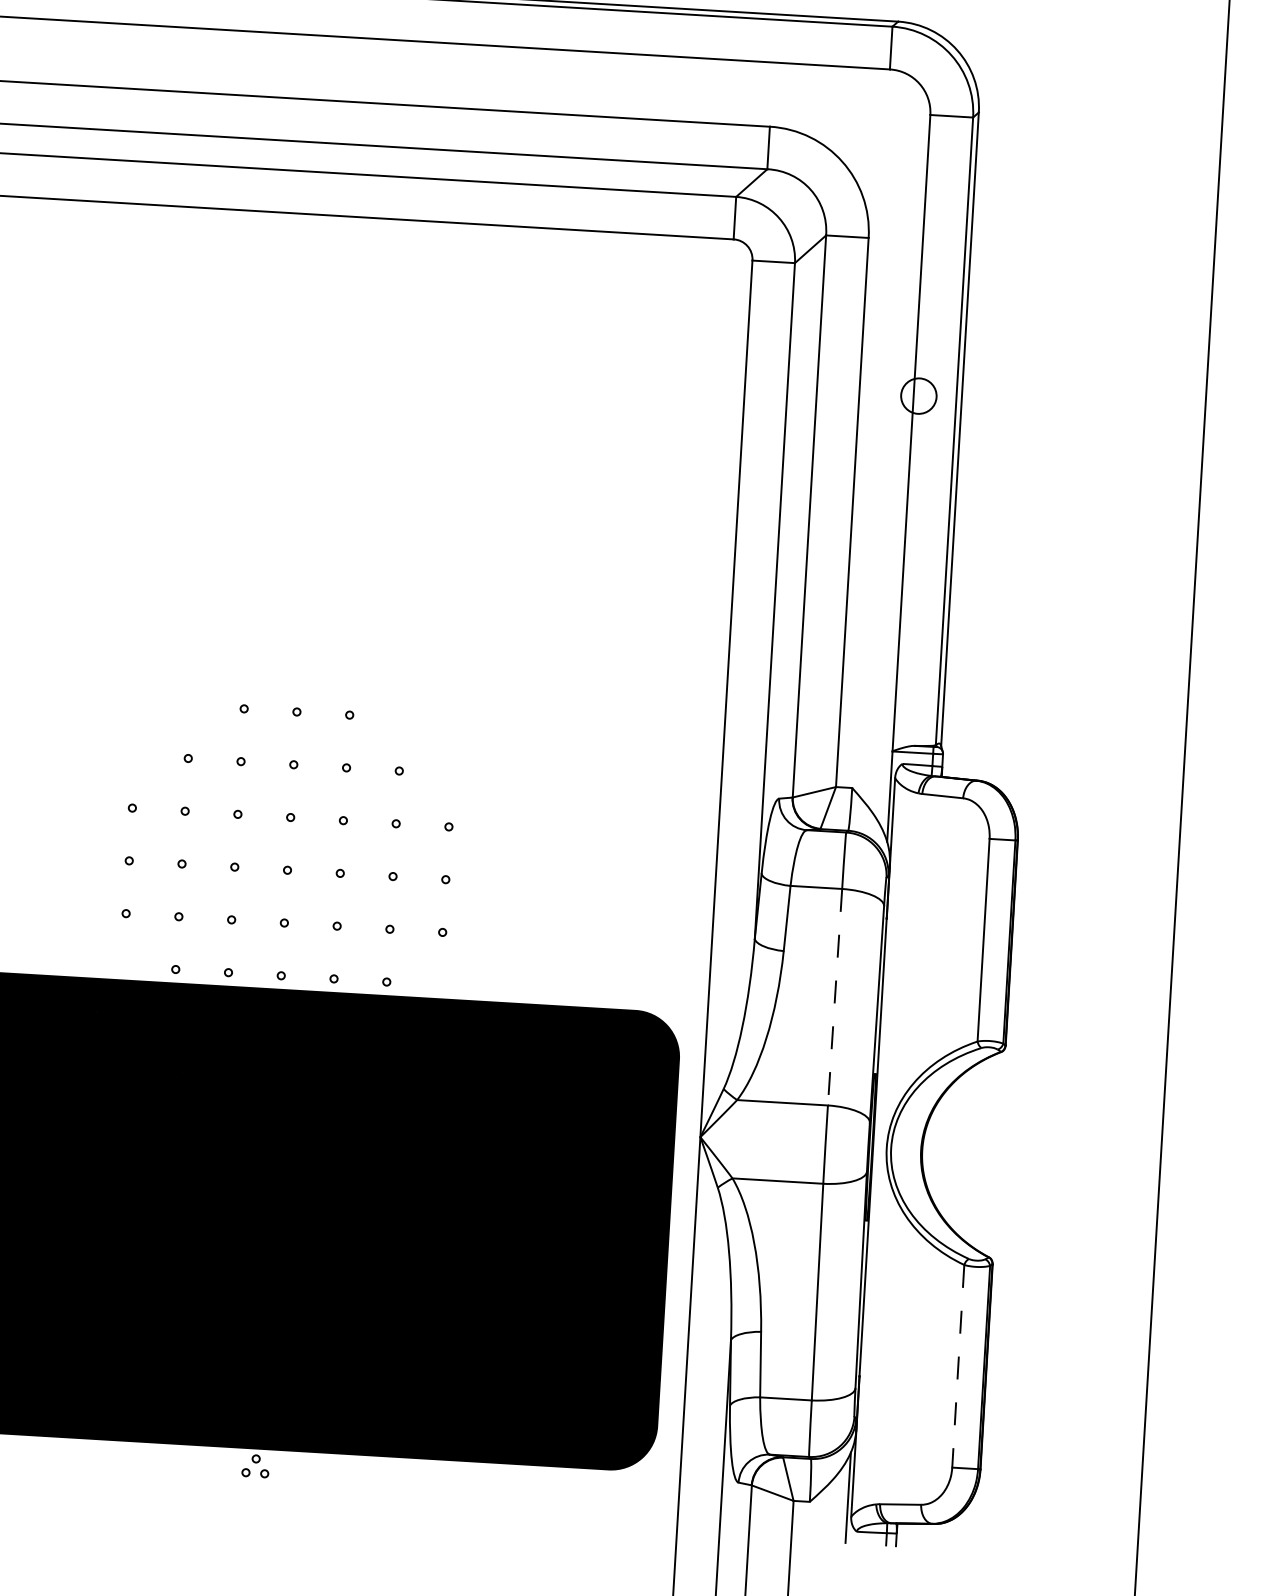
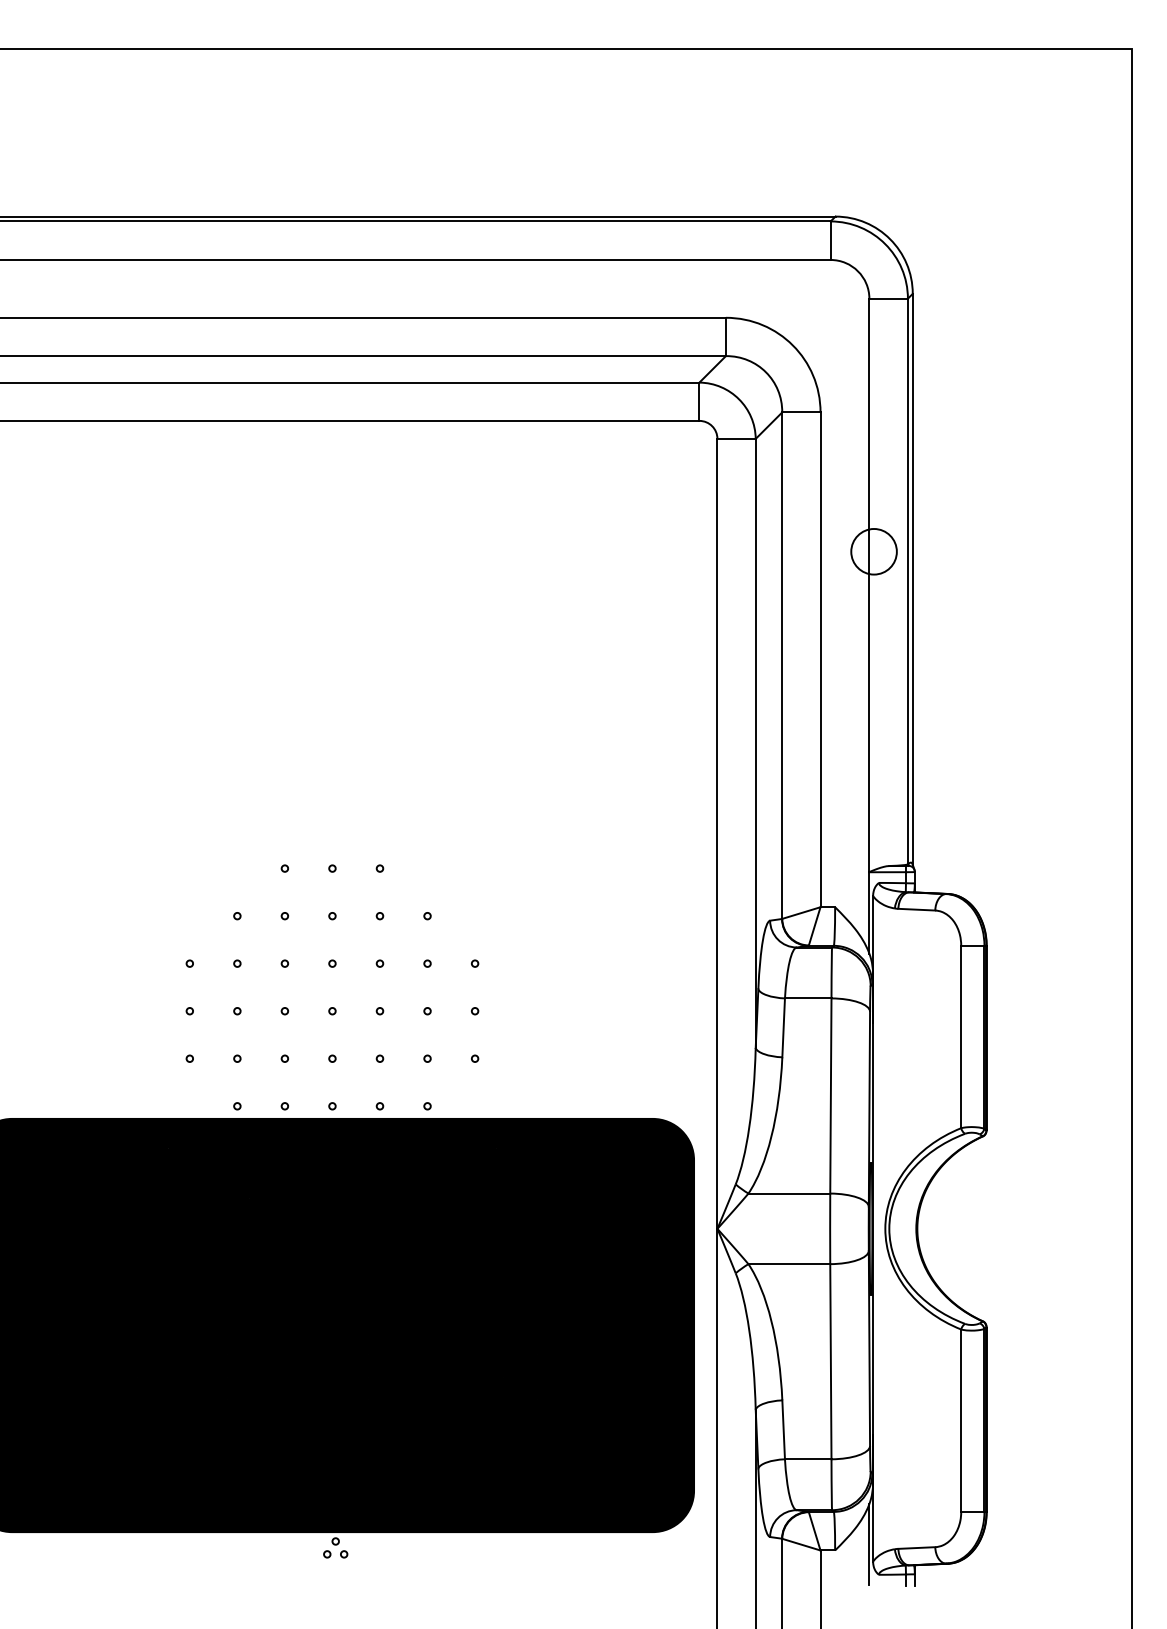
circle: (918, 395) -> (873, 551), size x1.43
line: (834, 996) -> (830, 1095), dashed -> solid
line: (958, 1367) -> (961, 1421), dashed -> solid

